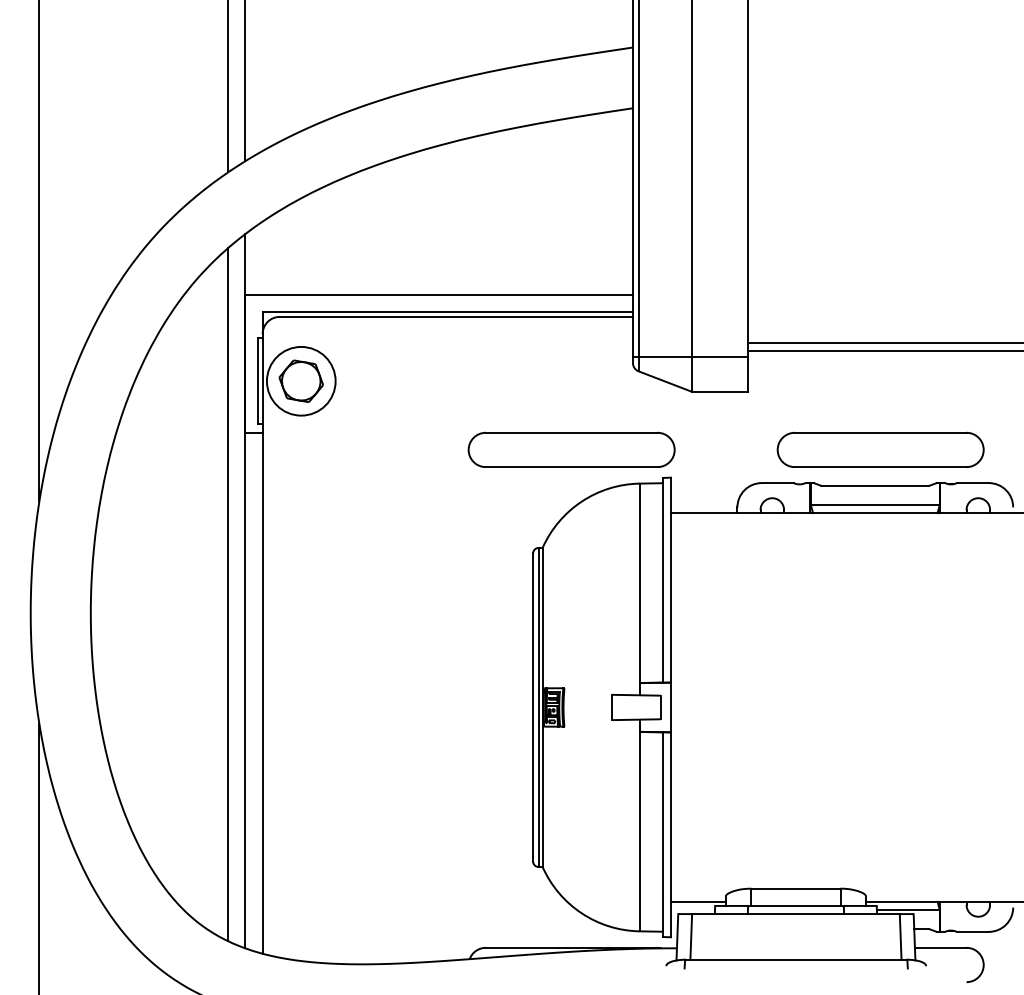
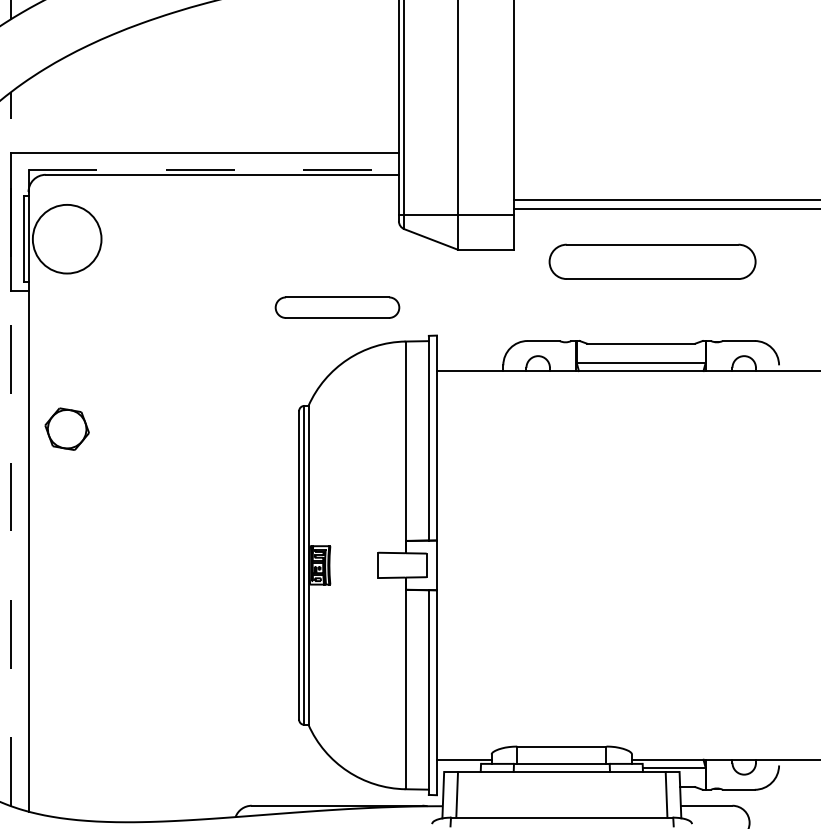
line: (448, 312) -> (214, 170), solid -> dashed
part: (300, 380) -> (66, 428), moved
part: (571, 449) -> (337, 307), size x0.6
part: (880, 449) -> (652, 261), moved
line: (245, 591) -> (11, 449), solid -> dashed

